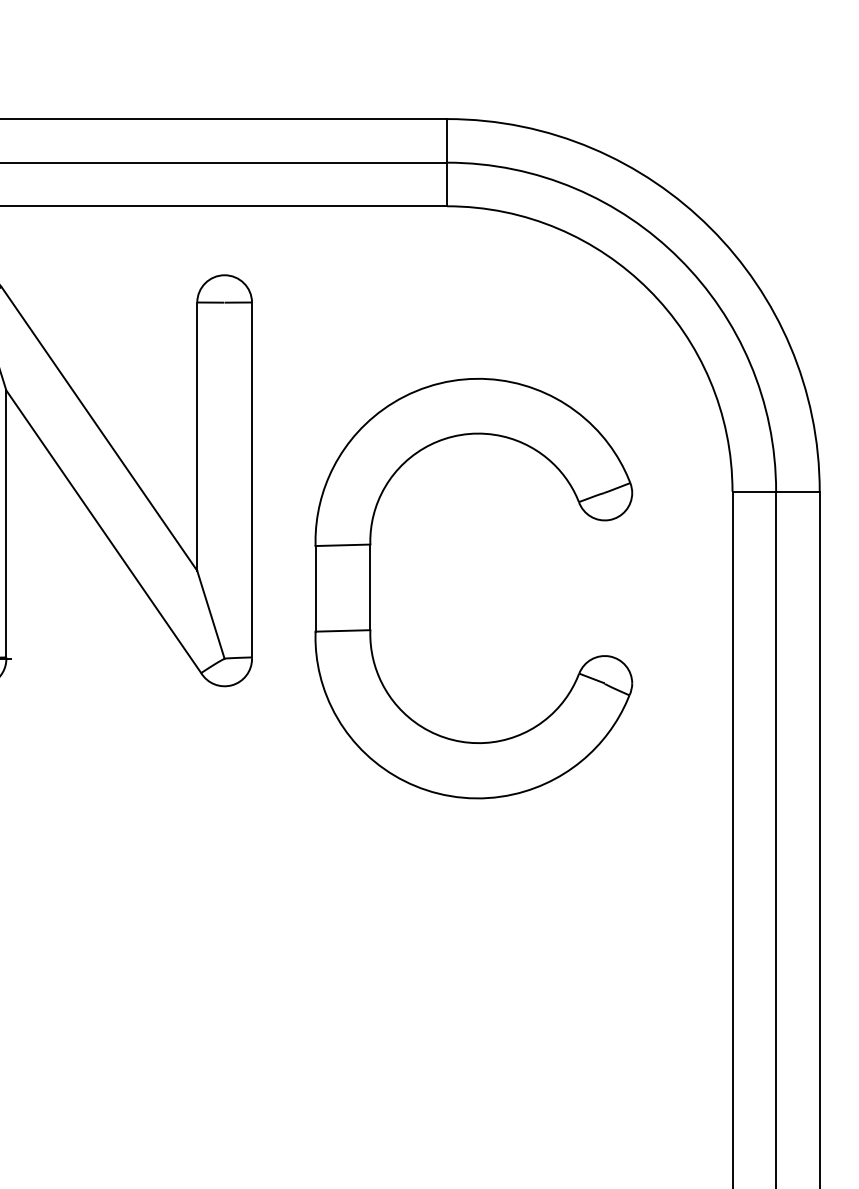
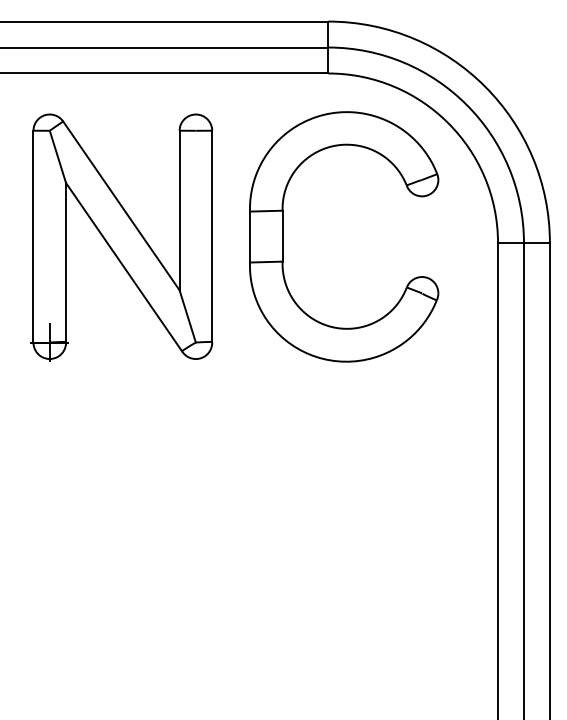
part: (371, 587) -> (283, 236), moved

